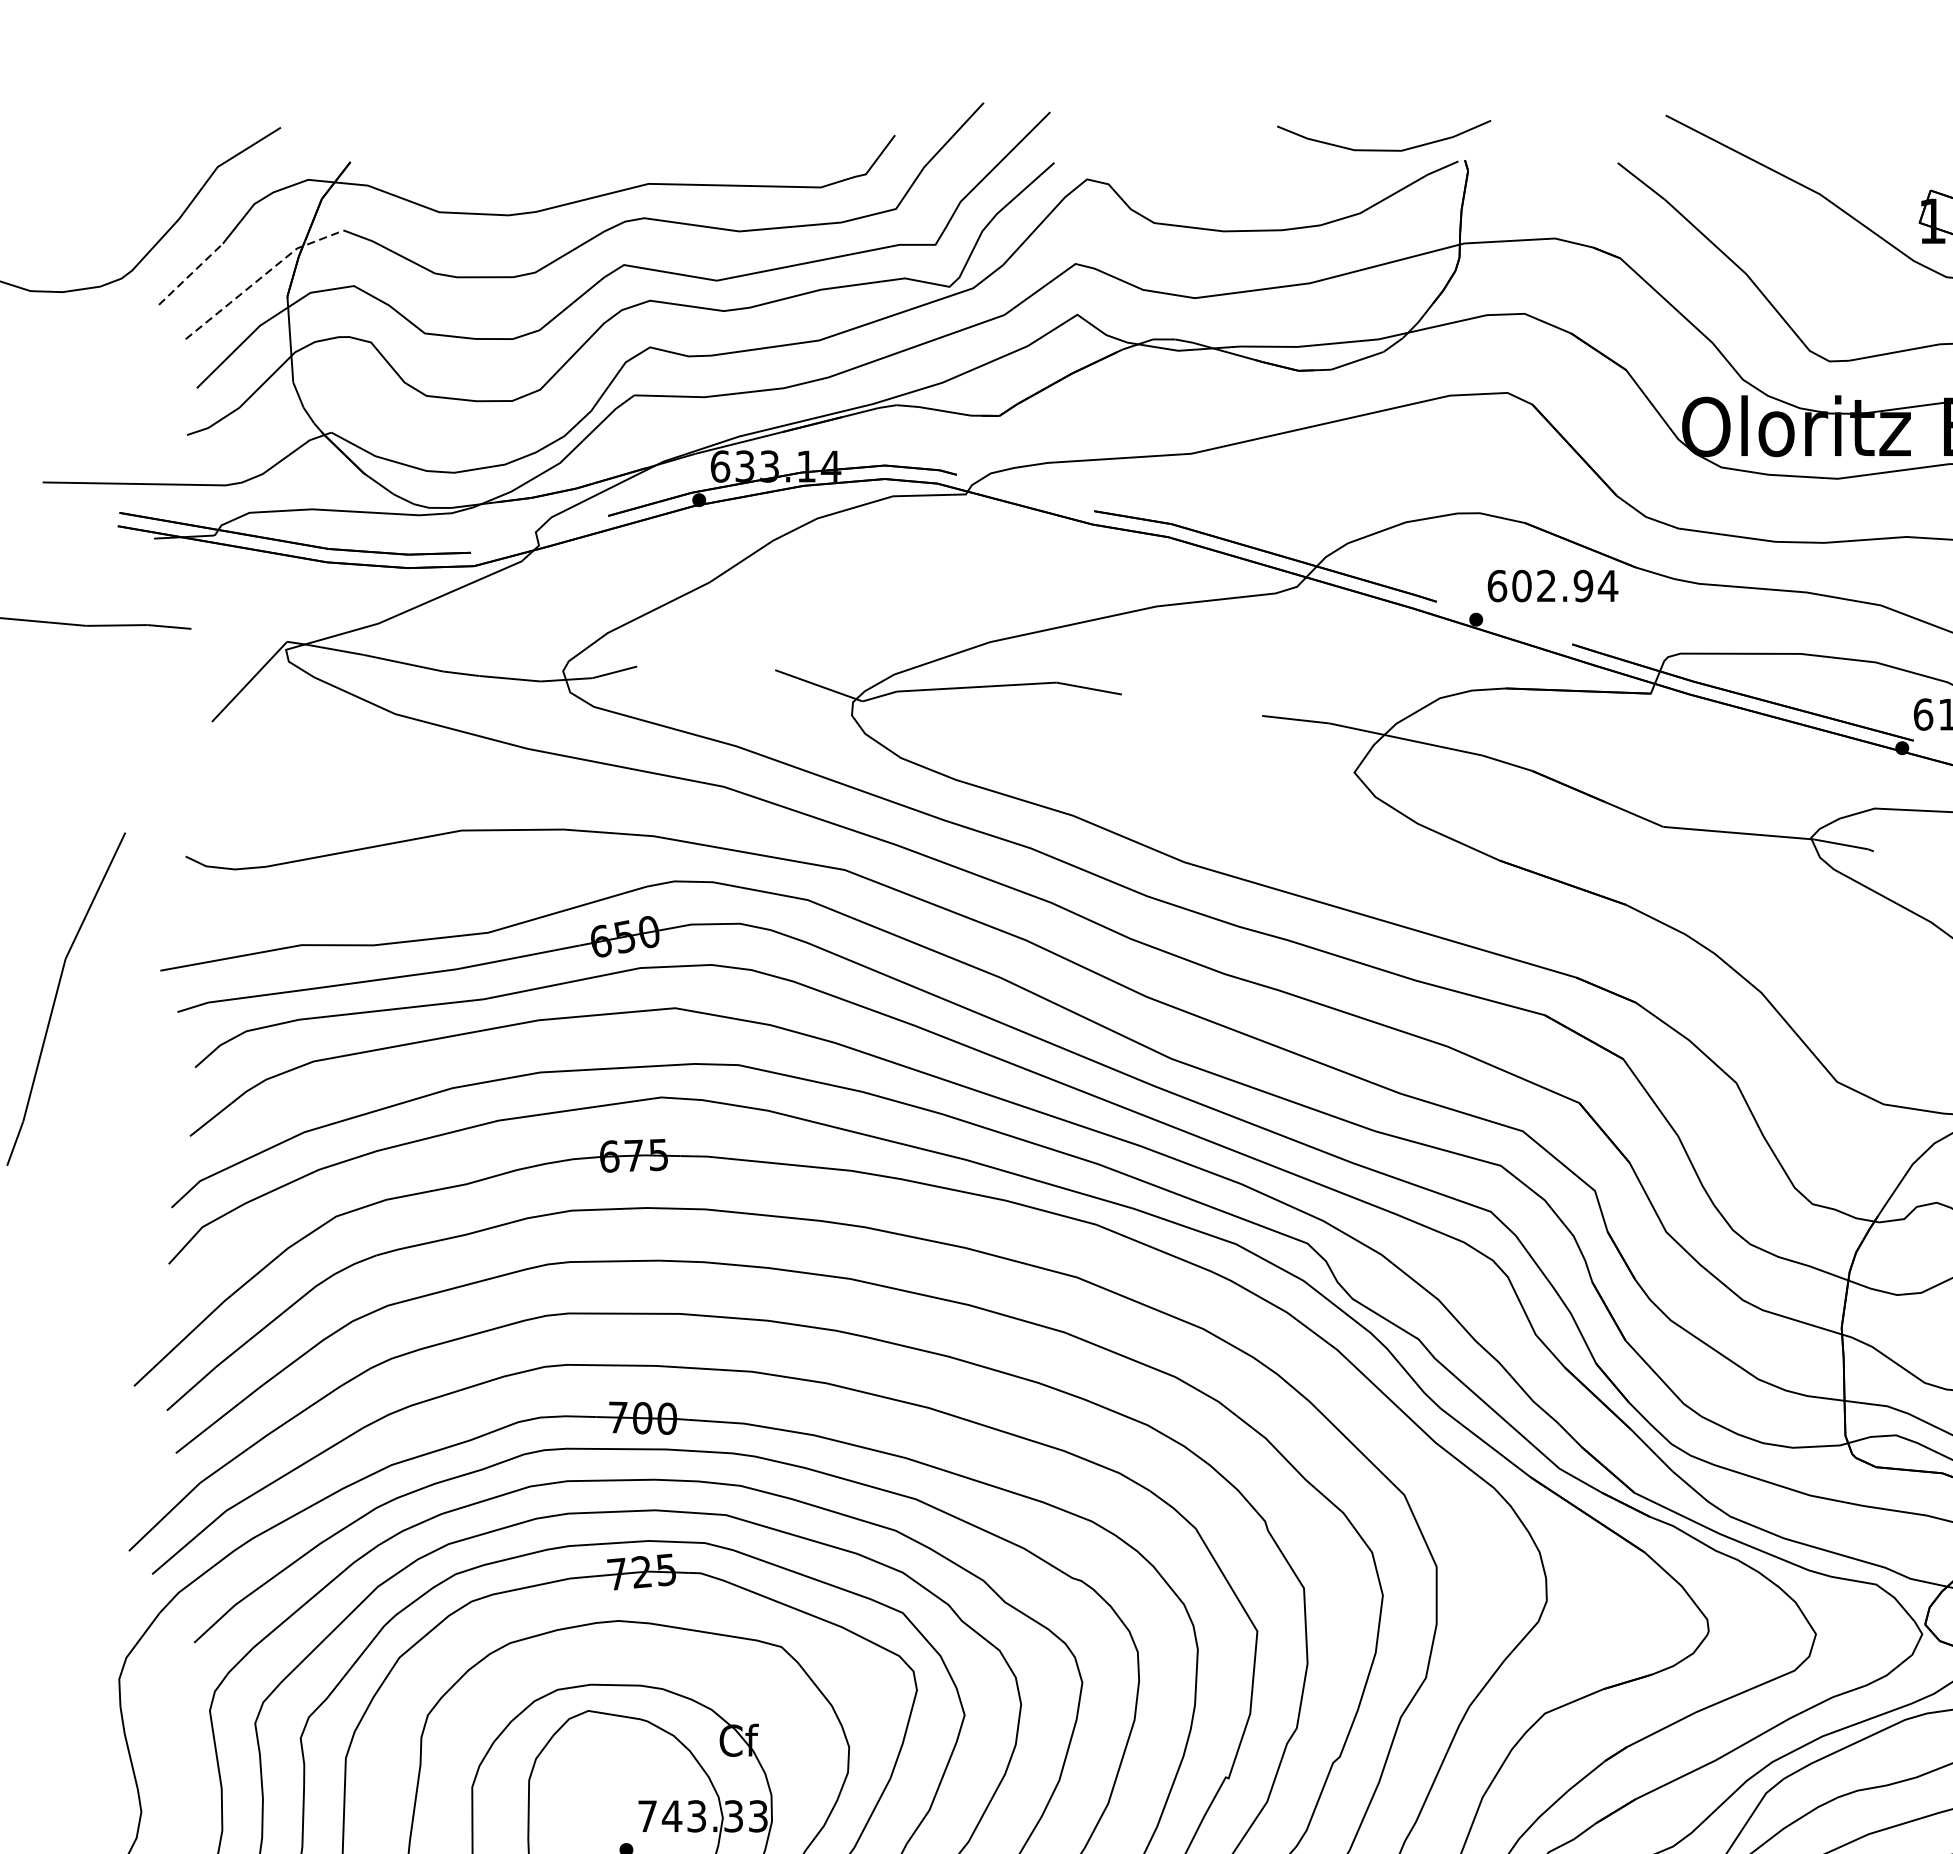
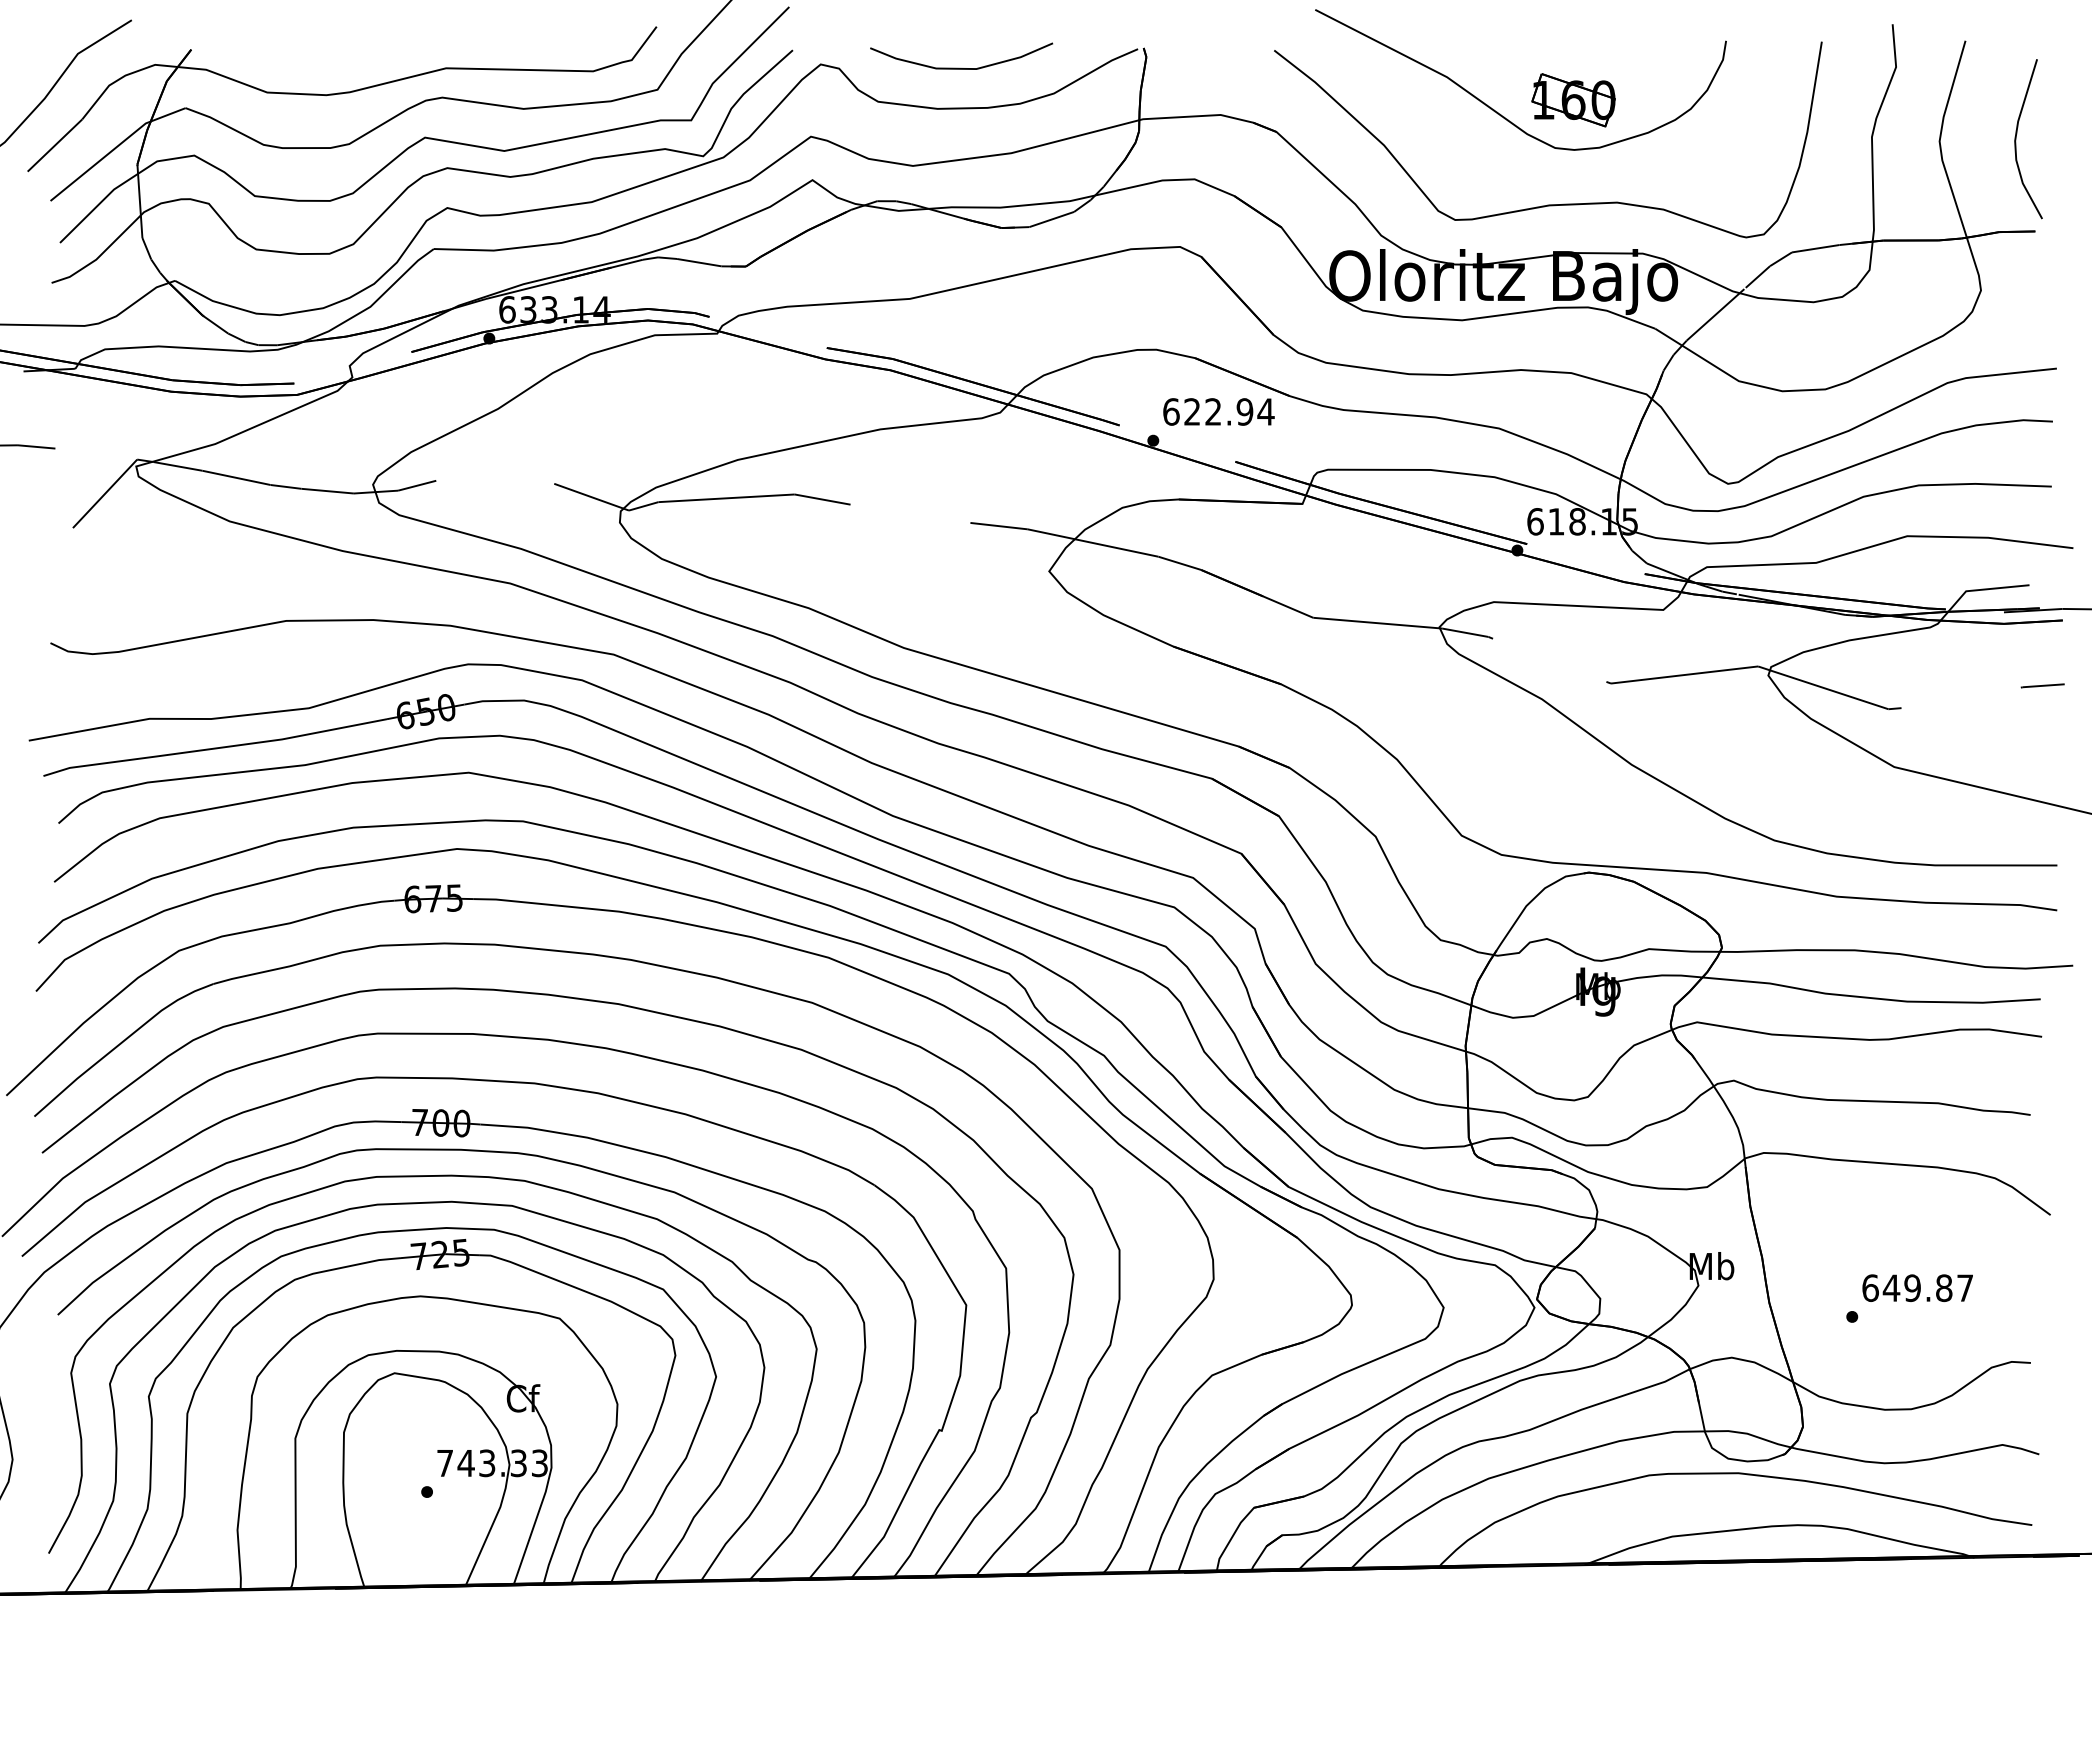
curve: (1382, 149) -> (960, 67), moved
line: (190, 274) -> (54, 145), dashed -> solid
line: (261, 277) -> (115, 148), dashed -> solid
text: (1522, 585) -> (1192, 411), 602.94 -> 622.94

